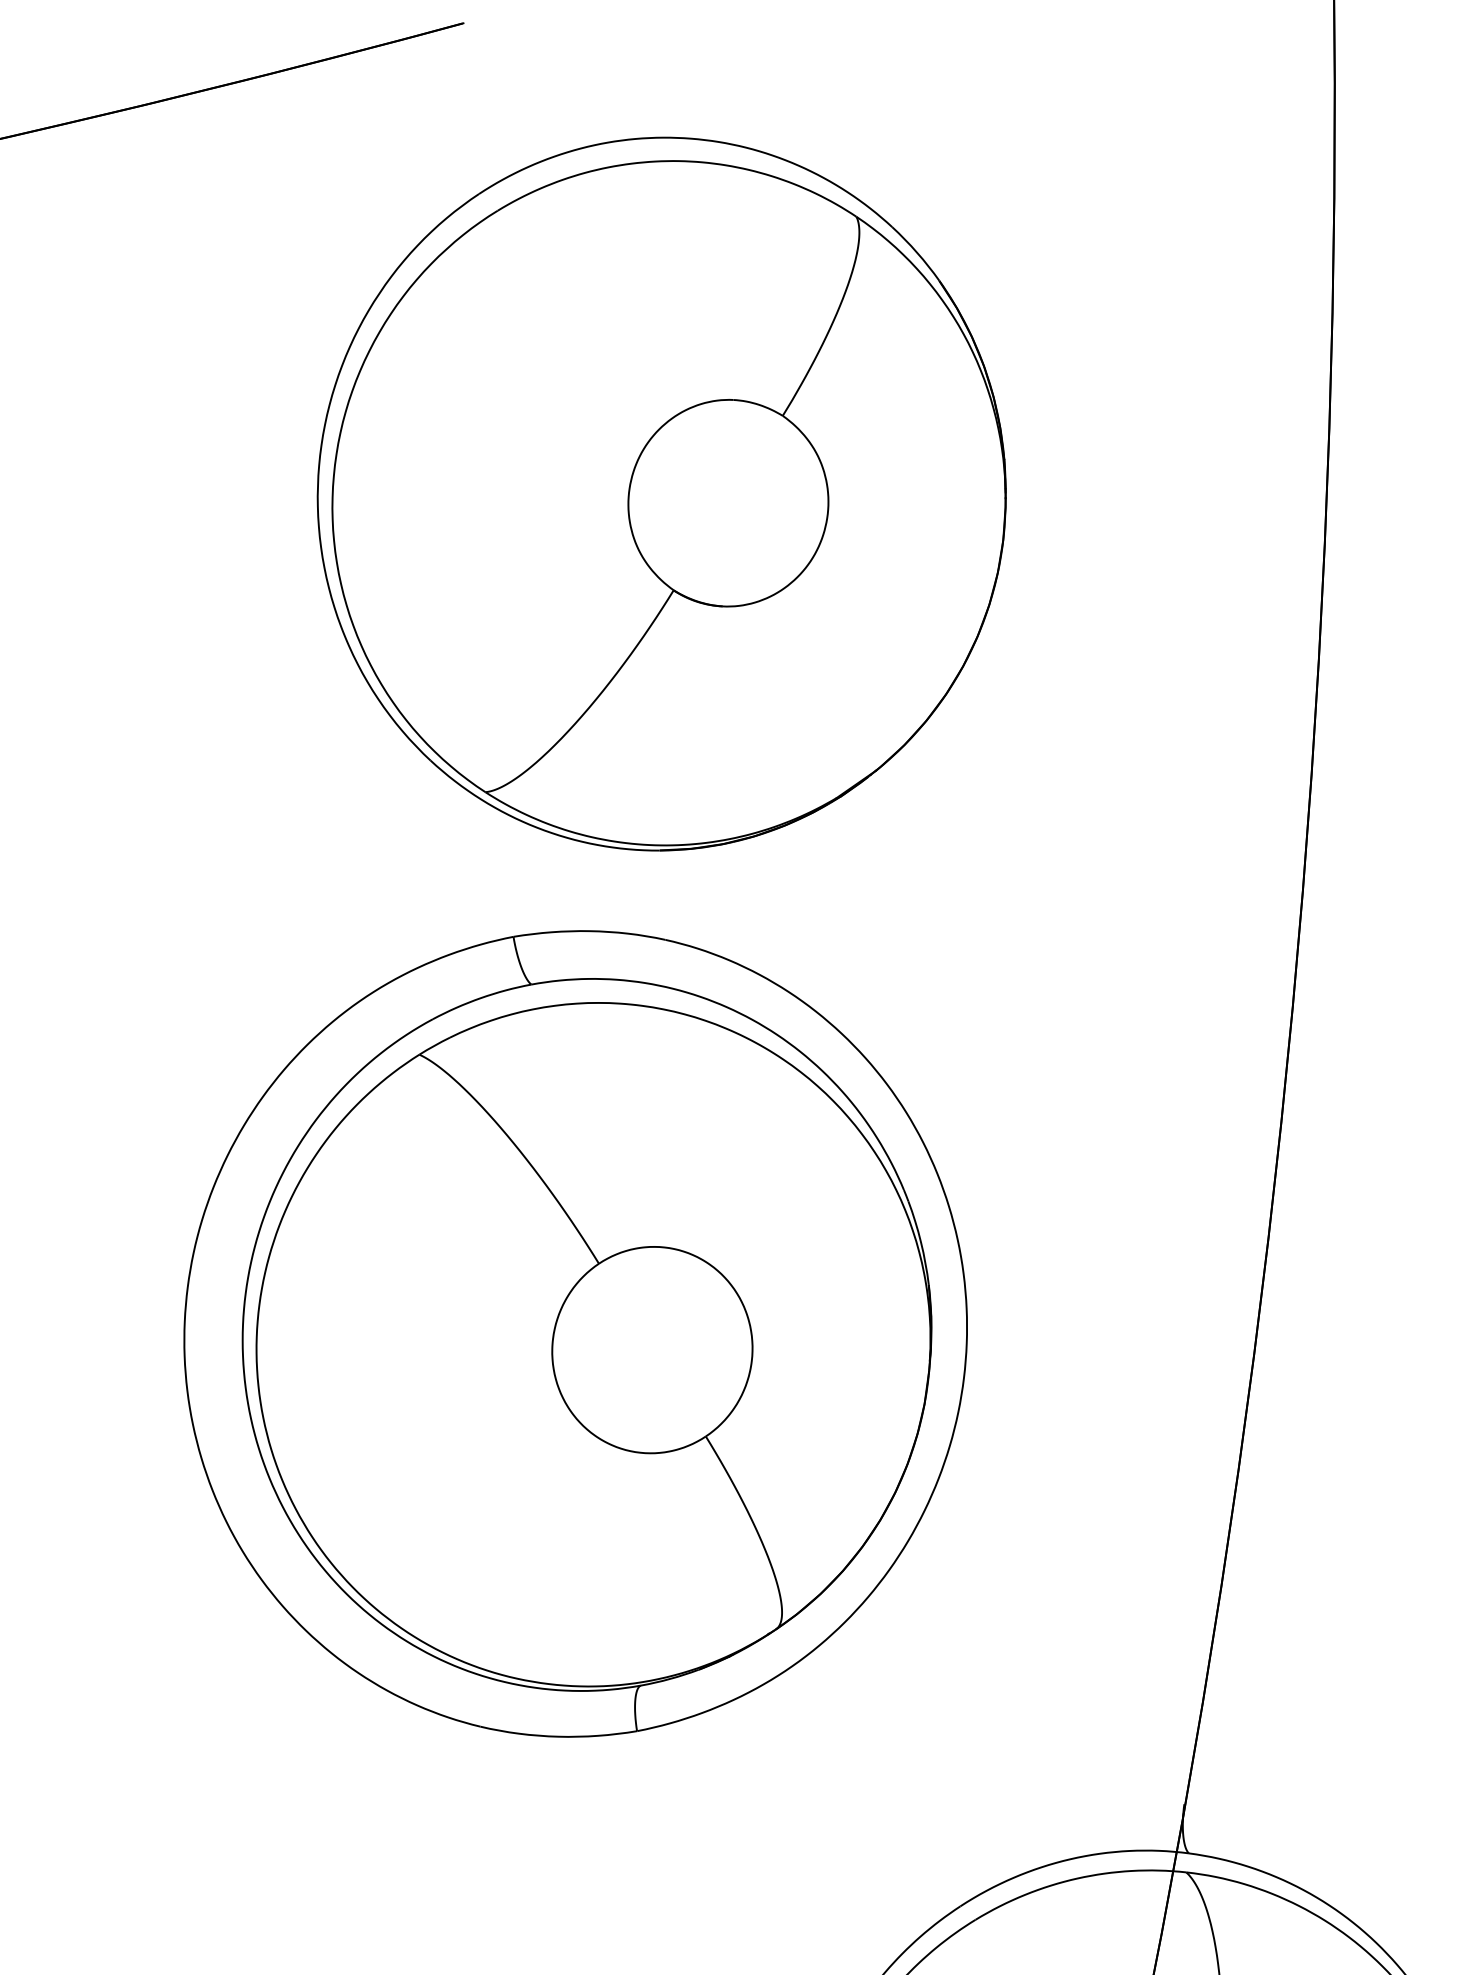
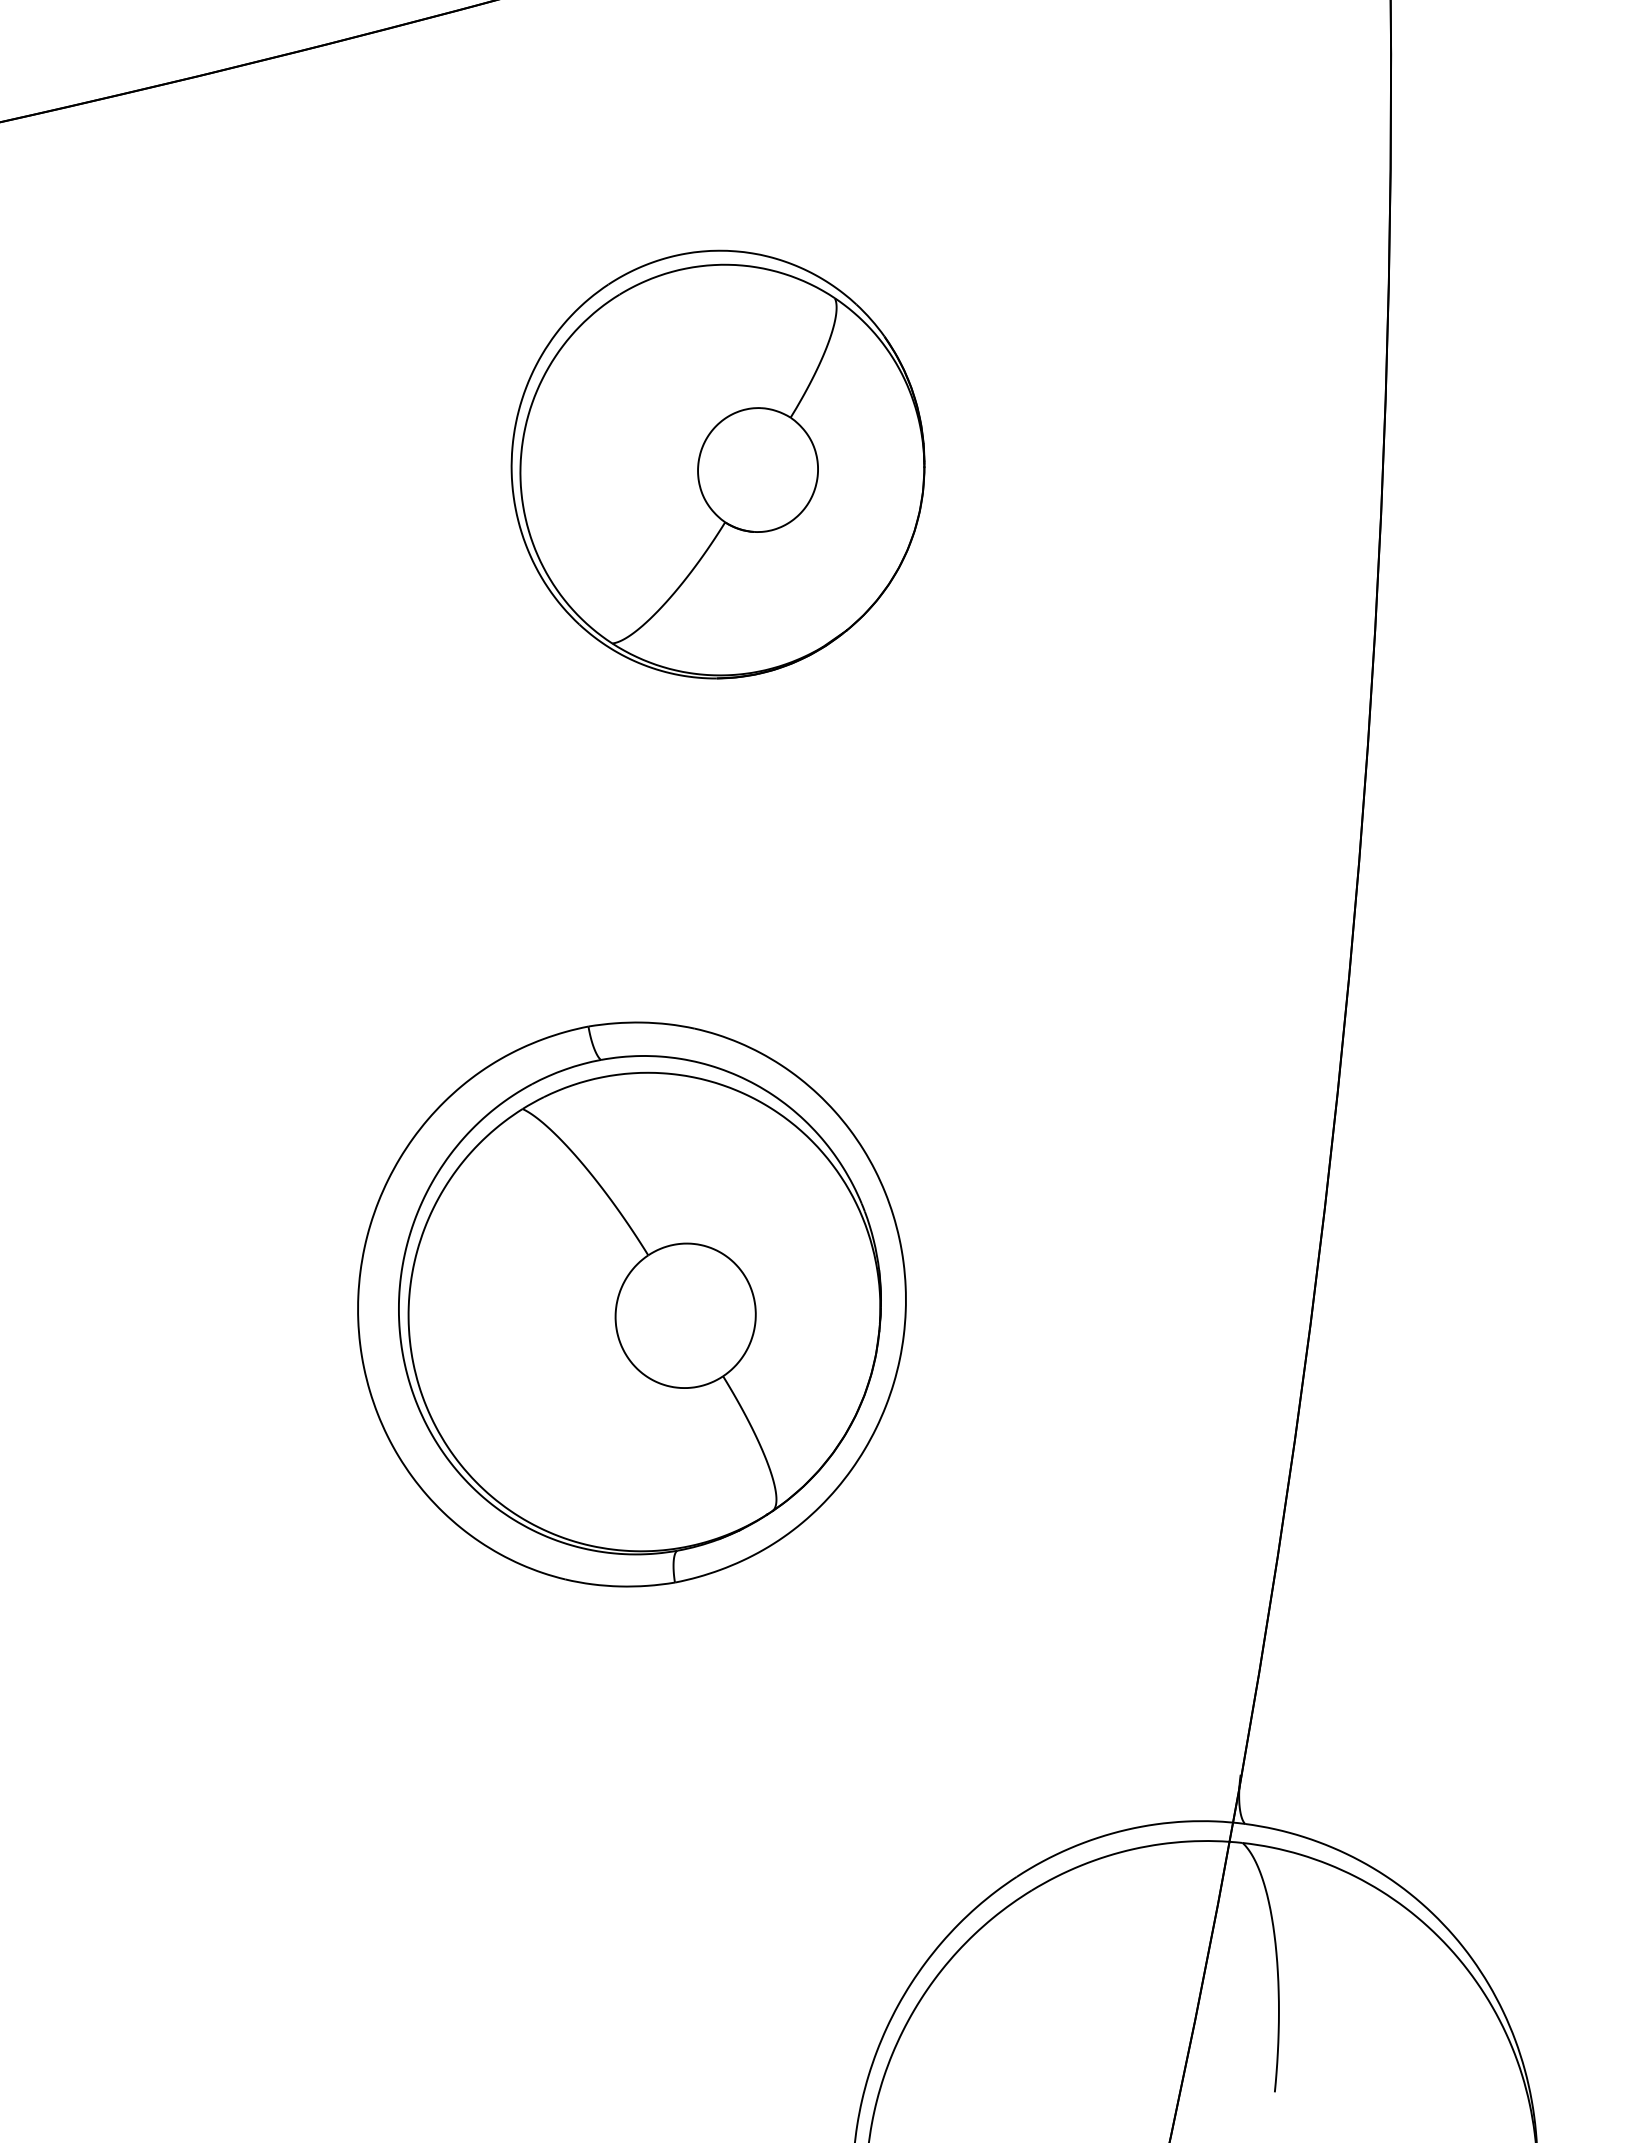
part: (661, 493) -> (717, 464), size x0.6
part: (575, 1333) -> (631, 1304), size x0.7

